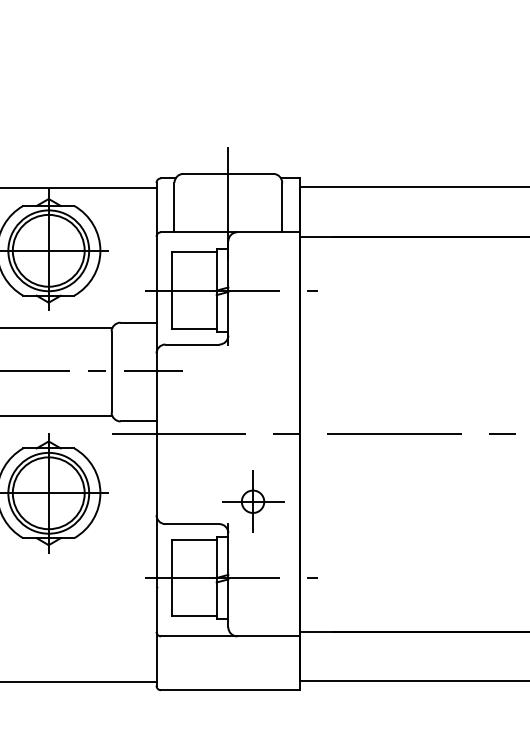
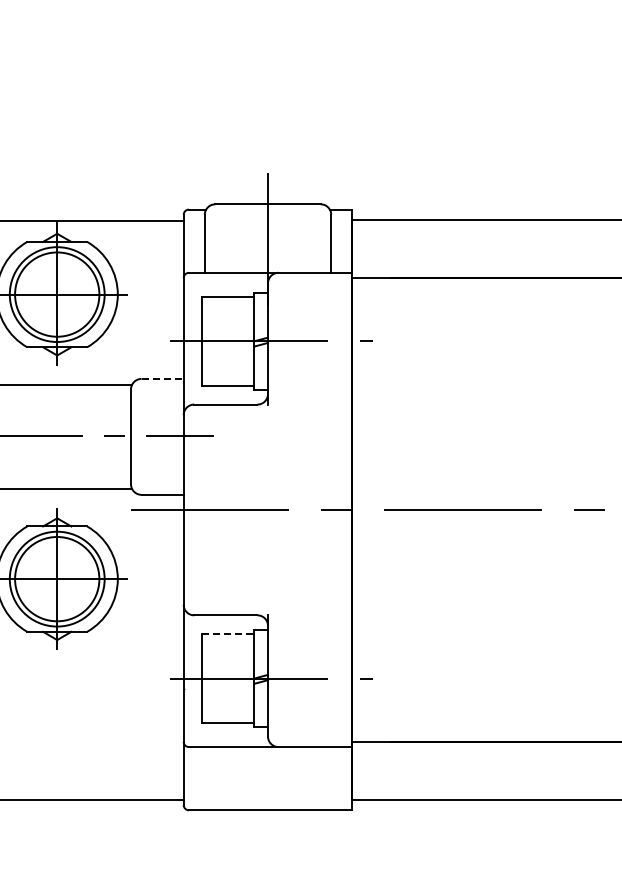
line: (139, 322) -> (163, 378), solid -> dashed
part: (252, 501) -> (296, 588), removed
line: (194, 539) -> (228, 633), solid -> dashed

